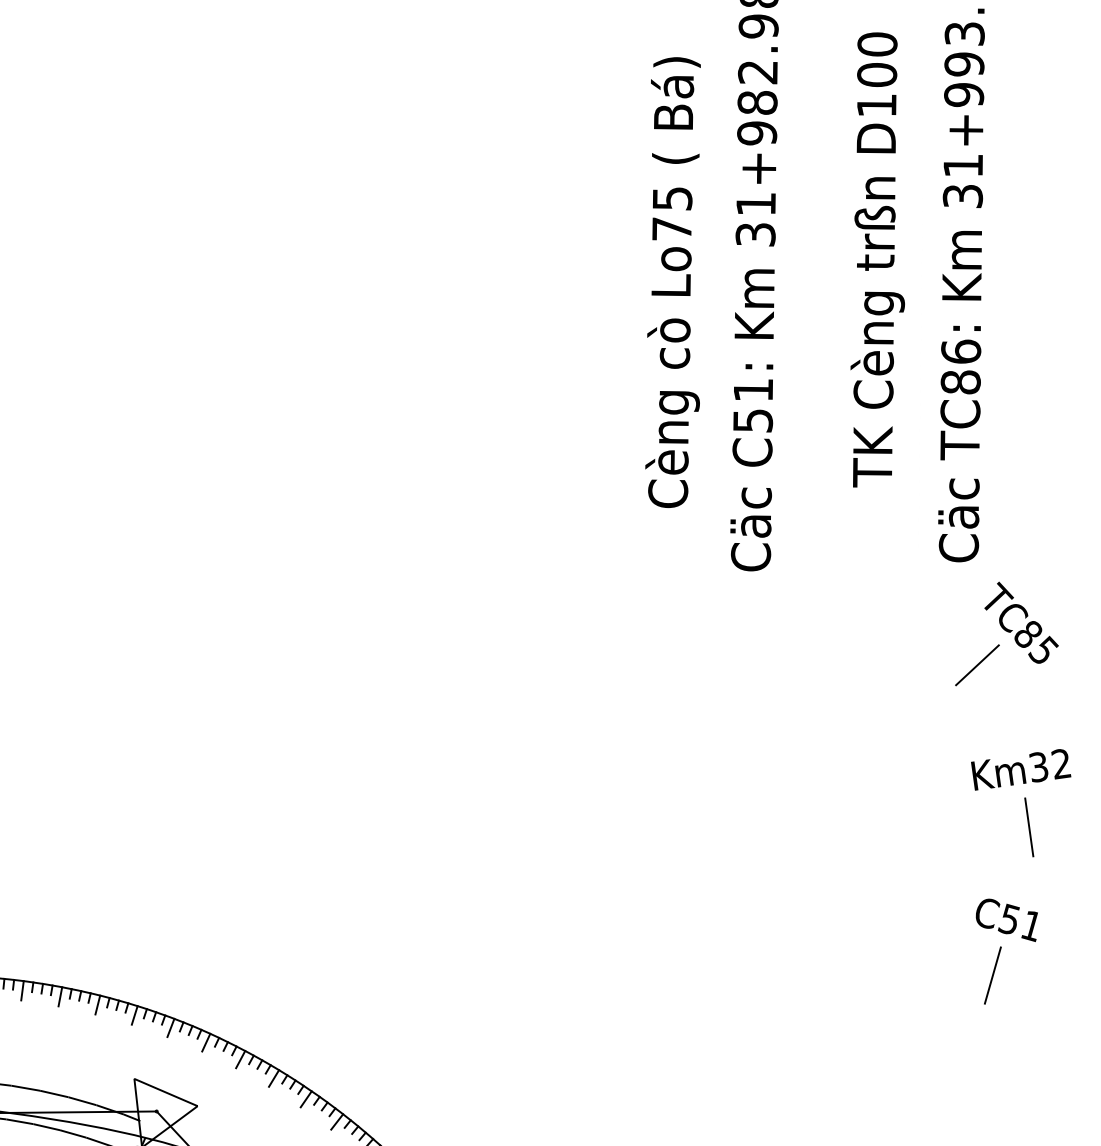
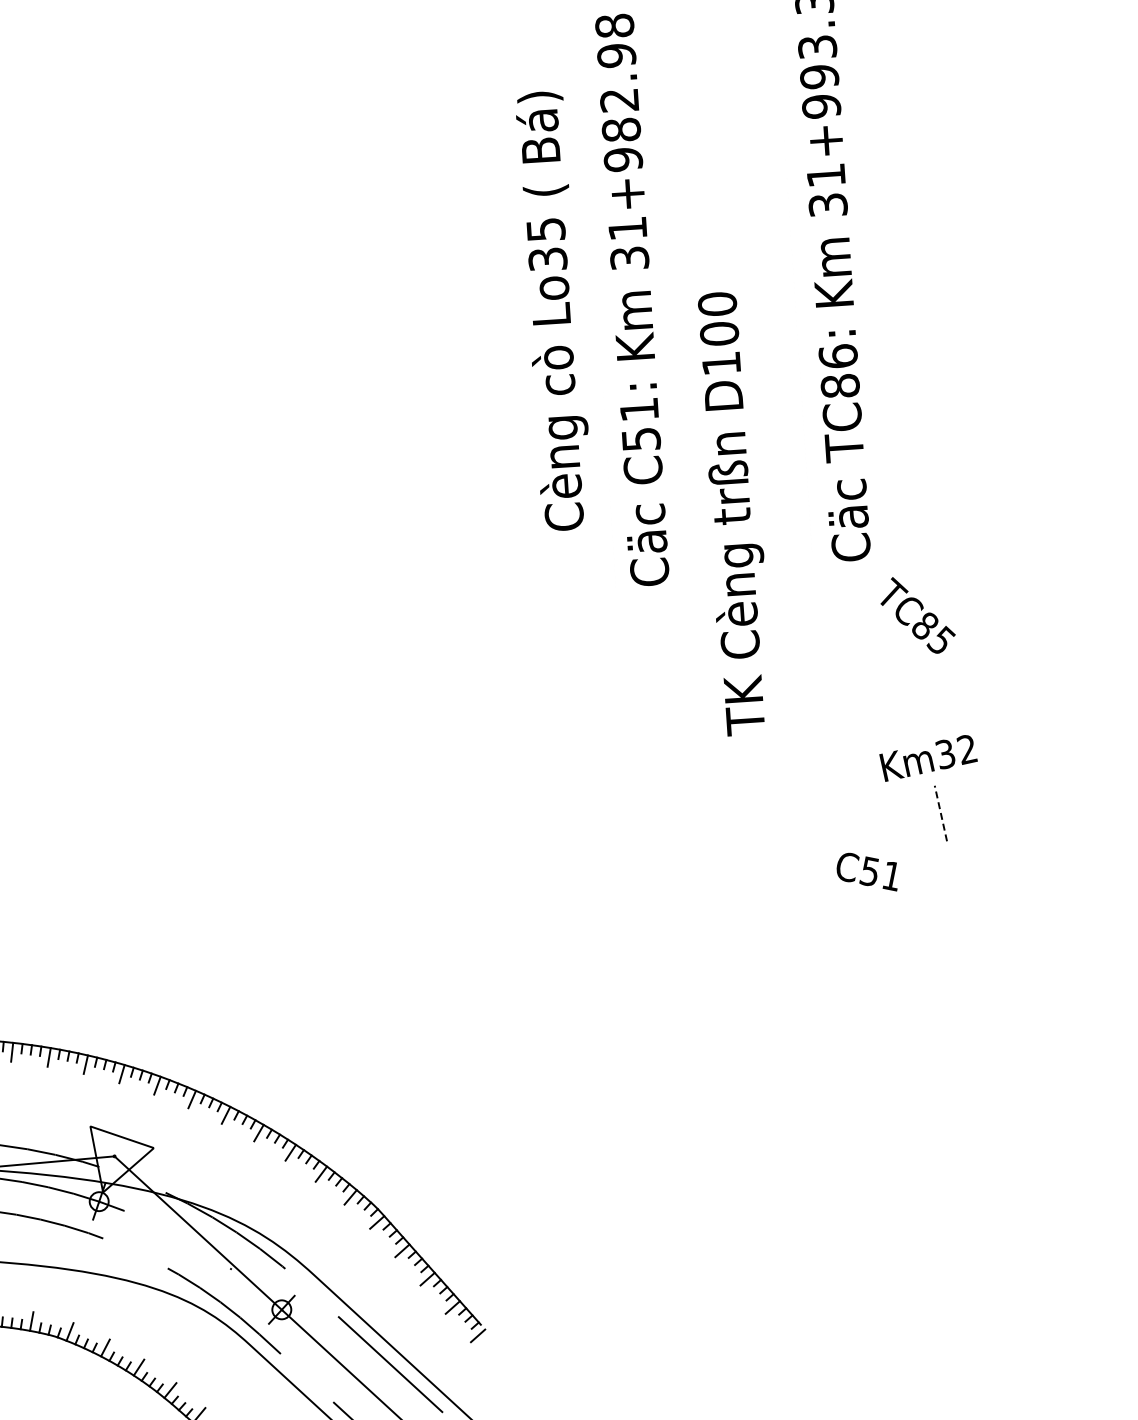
text: (671, 229) -> (547, 259), Lo75 -> Lo35
text: (874, 260) -> (731, 514), moved
line: (976, 664) -> (877, 659), removed
line: (1028, 827) -> (940, 813), solid -> dashed
text: (1006, 919) -> (866, 871), moved
line: (992, 975) -> (916, 960), removed

